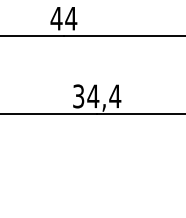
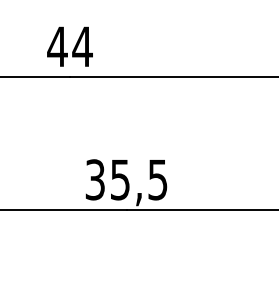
text: (104, 96) -> (139, 179), 34,4 -> 35,5

